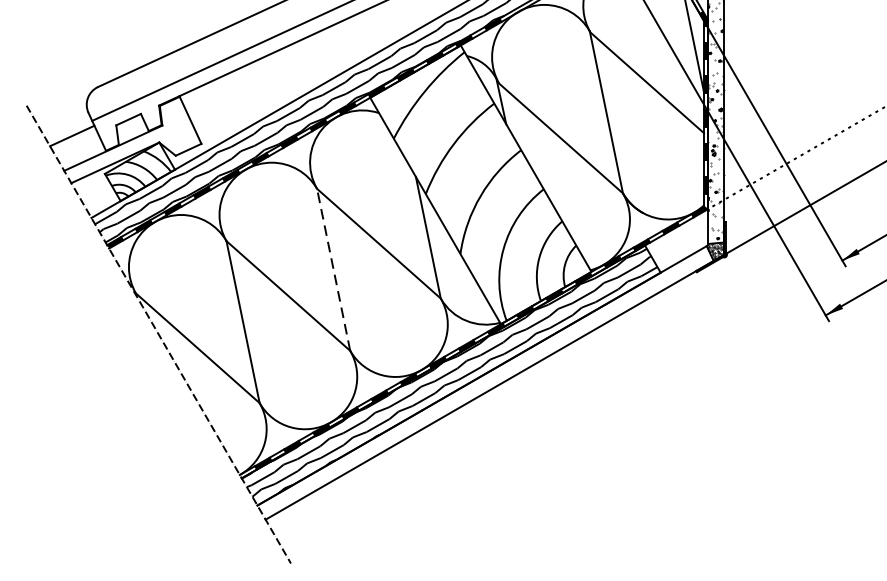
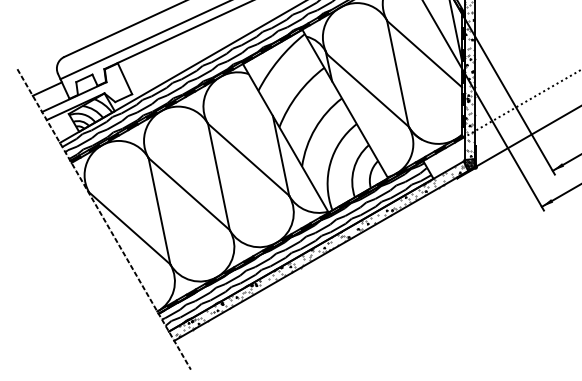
line: (333, 269) -> (218, 176), dashed -> solid
hatch: (488, 383) -> (320, 251), added

